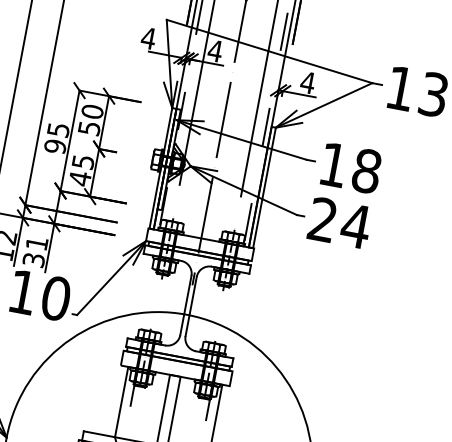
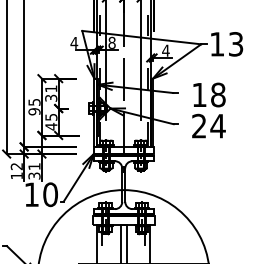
text: (214, 49) -> (111, 42), 4 -> 8
text: (91, 120) -> (51, 93), 50 -> 31
text: (344, 195) -> (208, 110), moved

